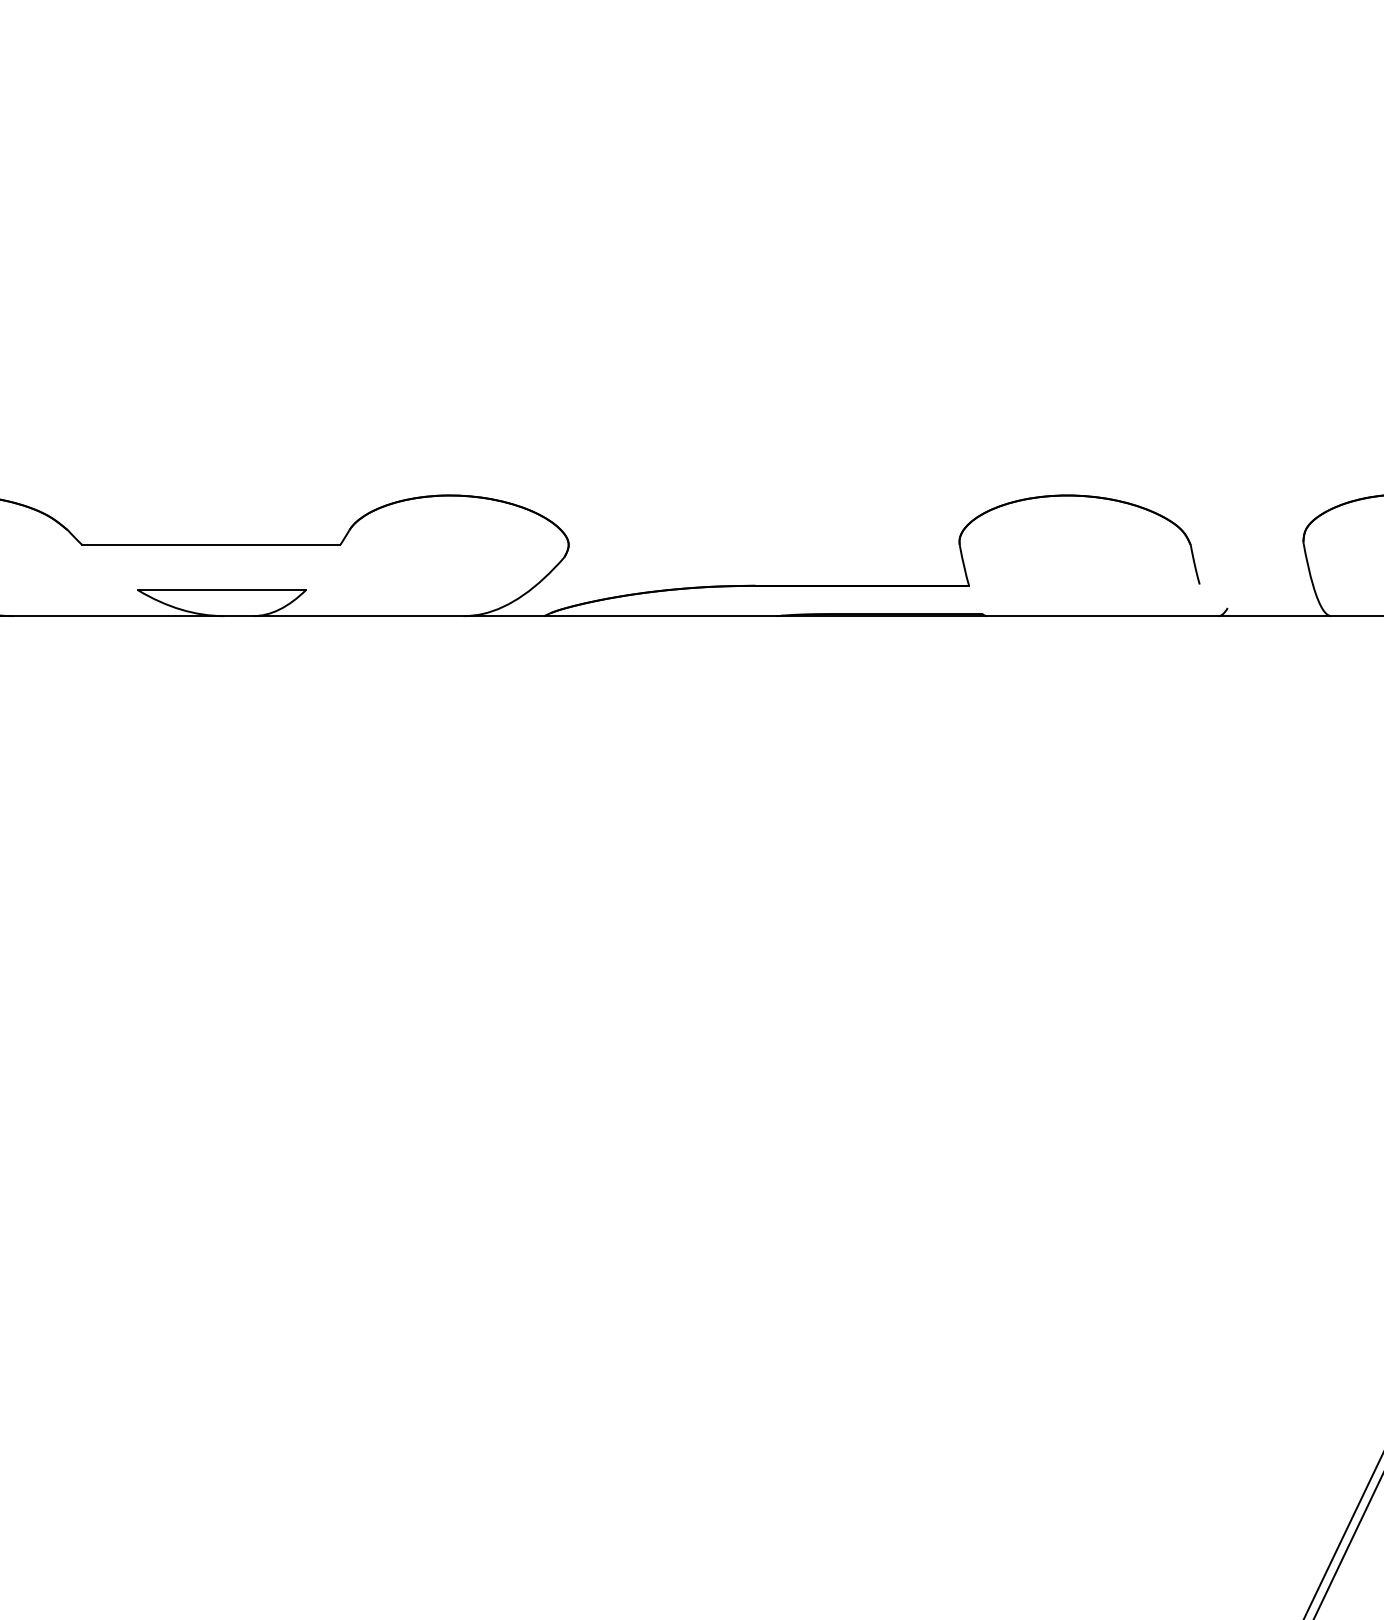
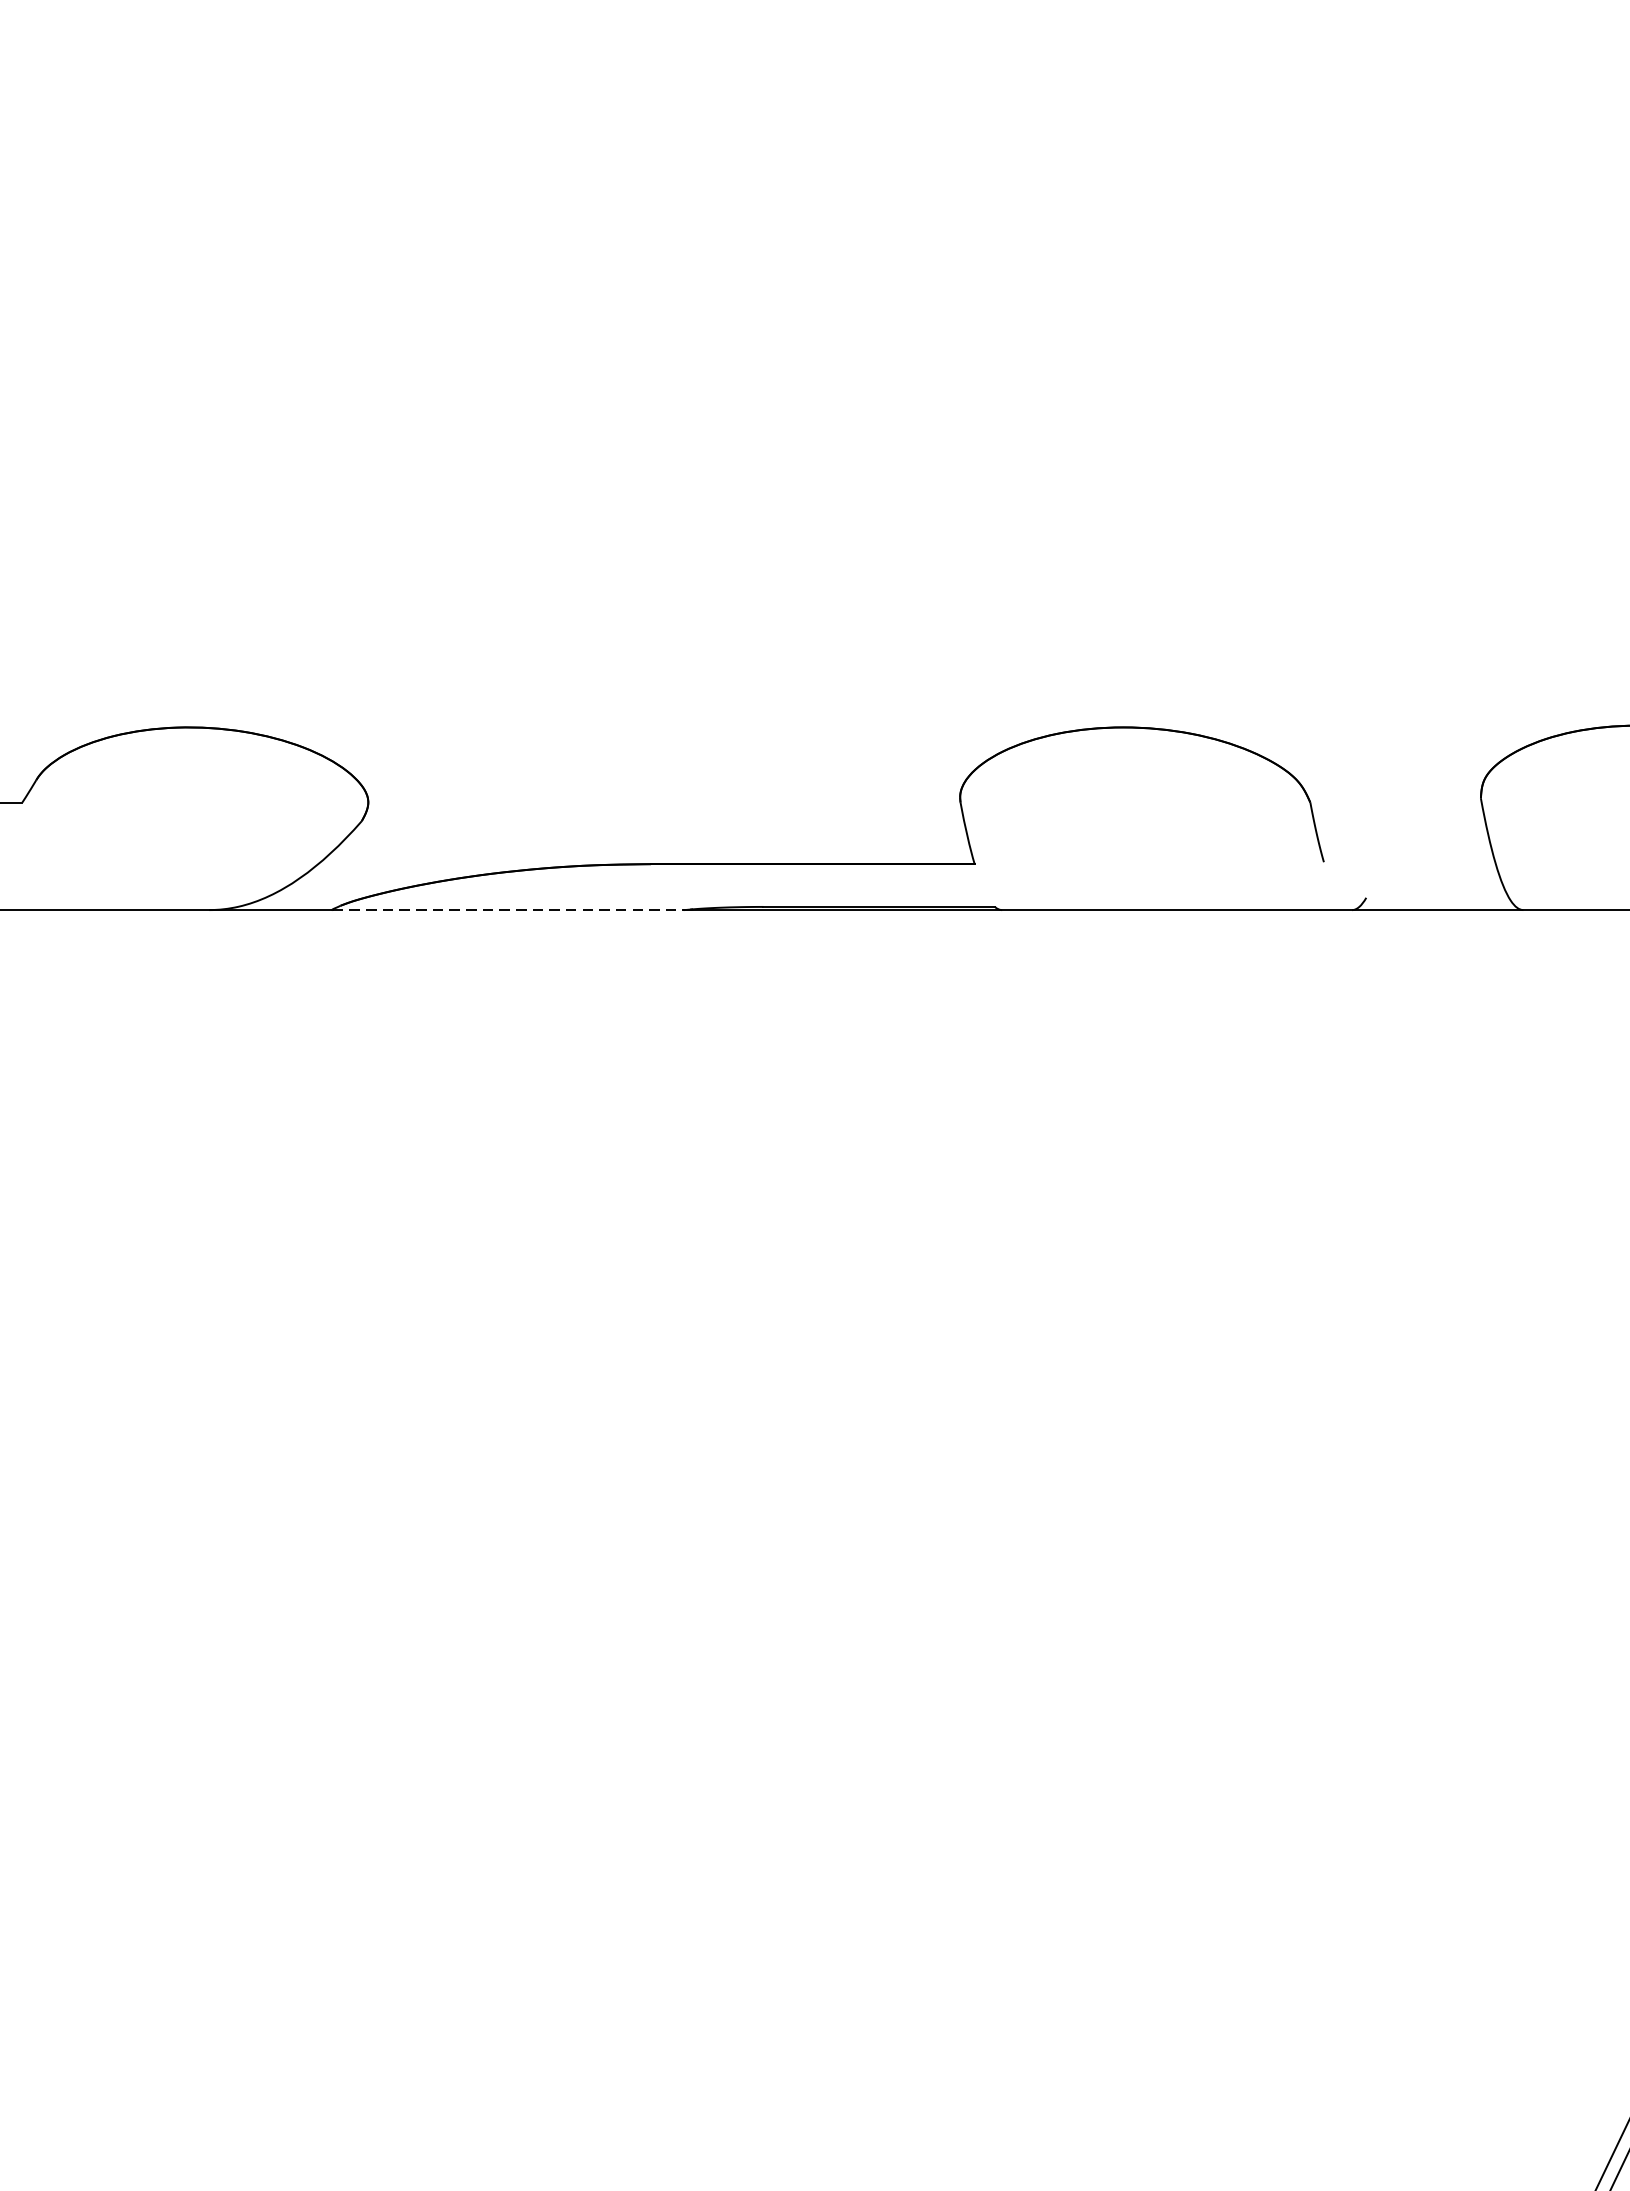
line: (661, 616) -> (508, 910), solid -> dashed

